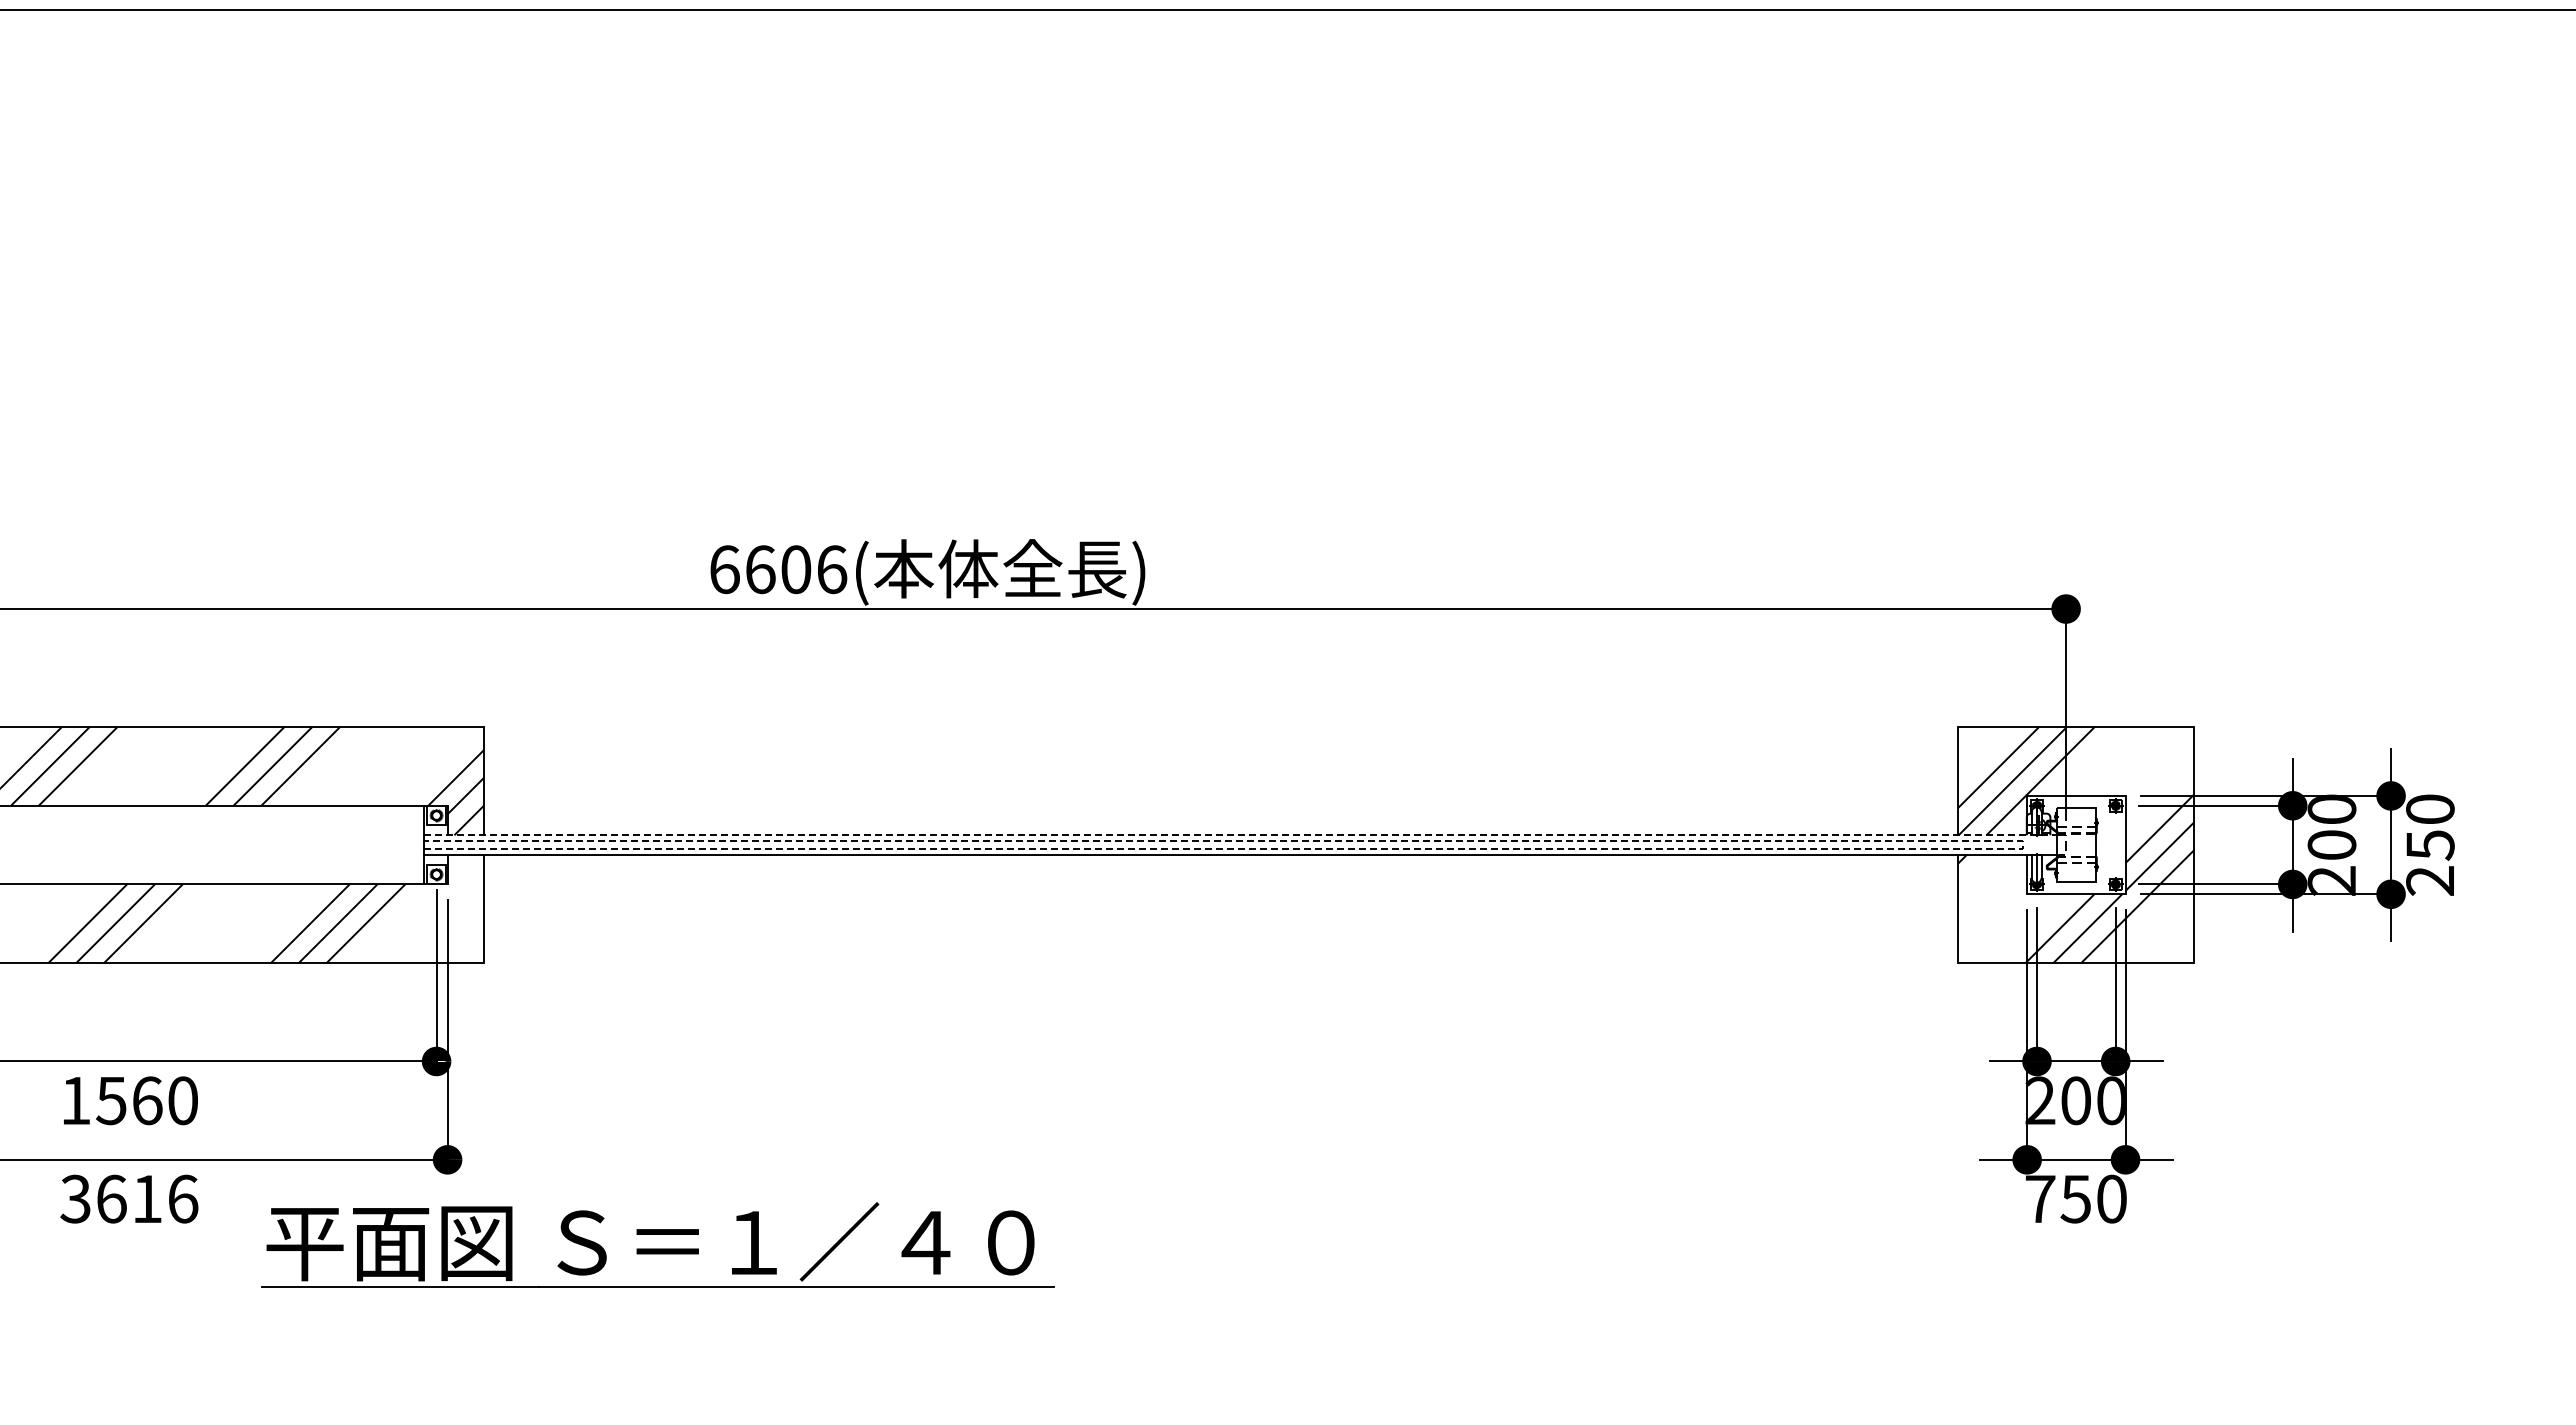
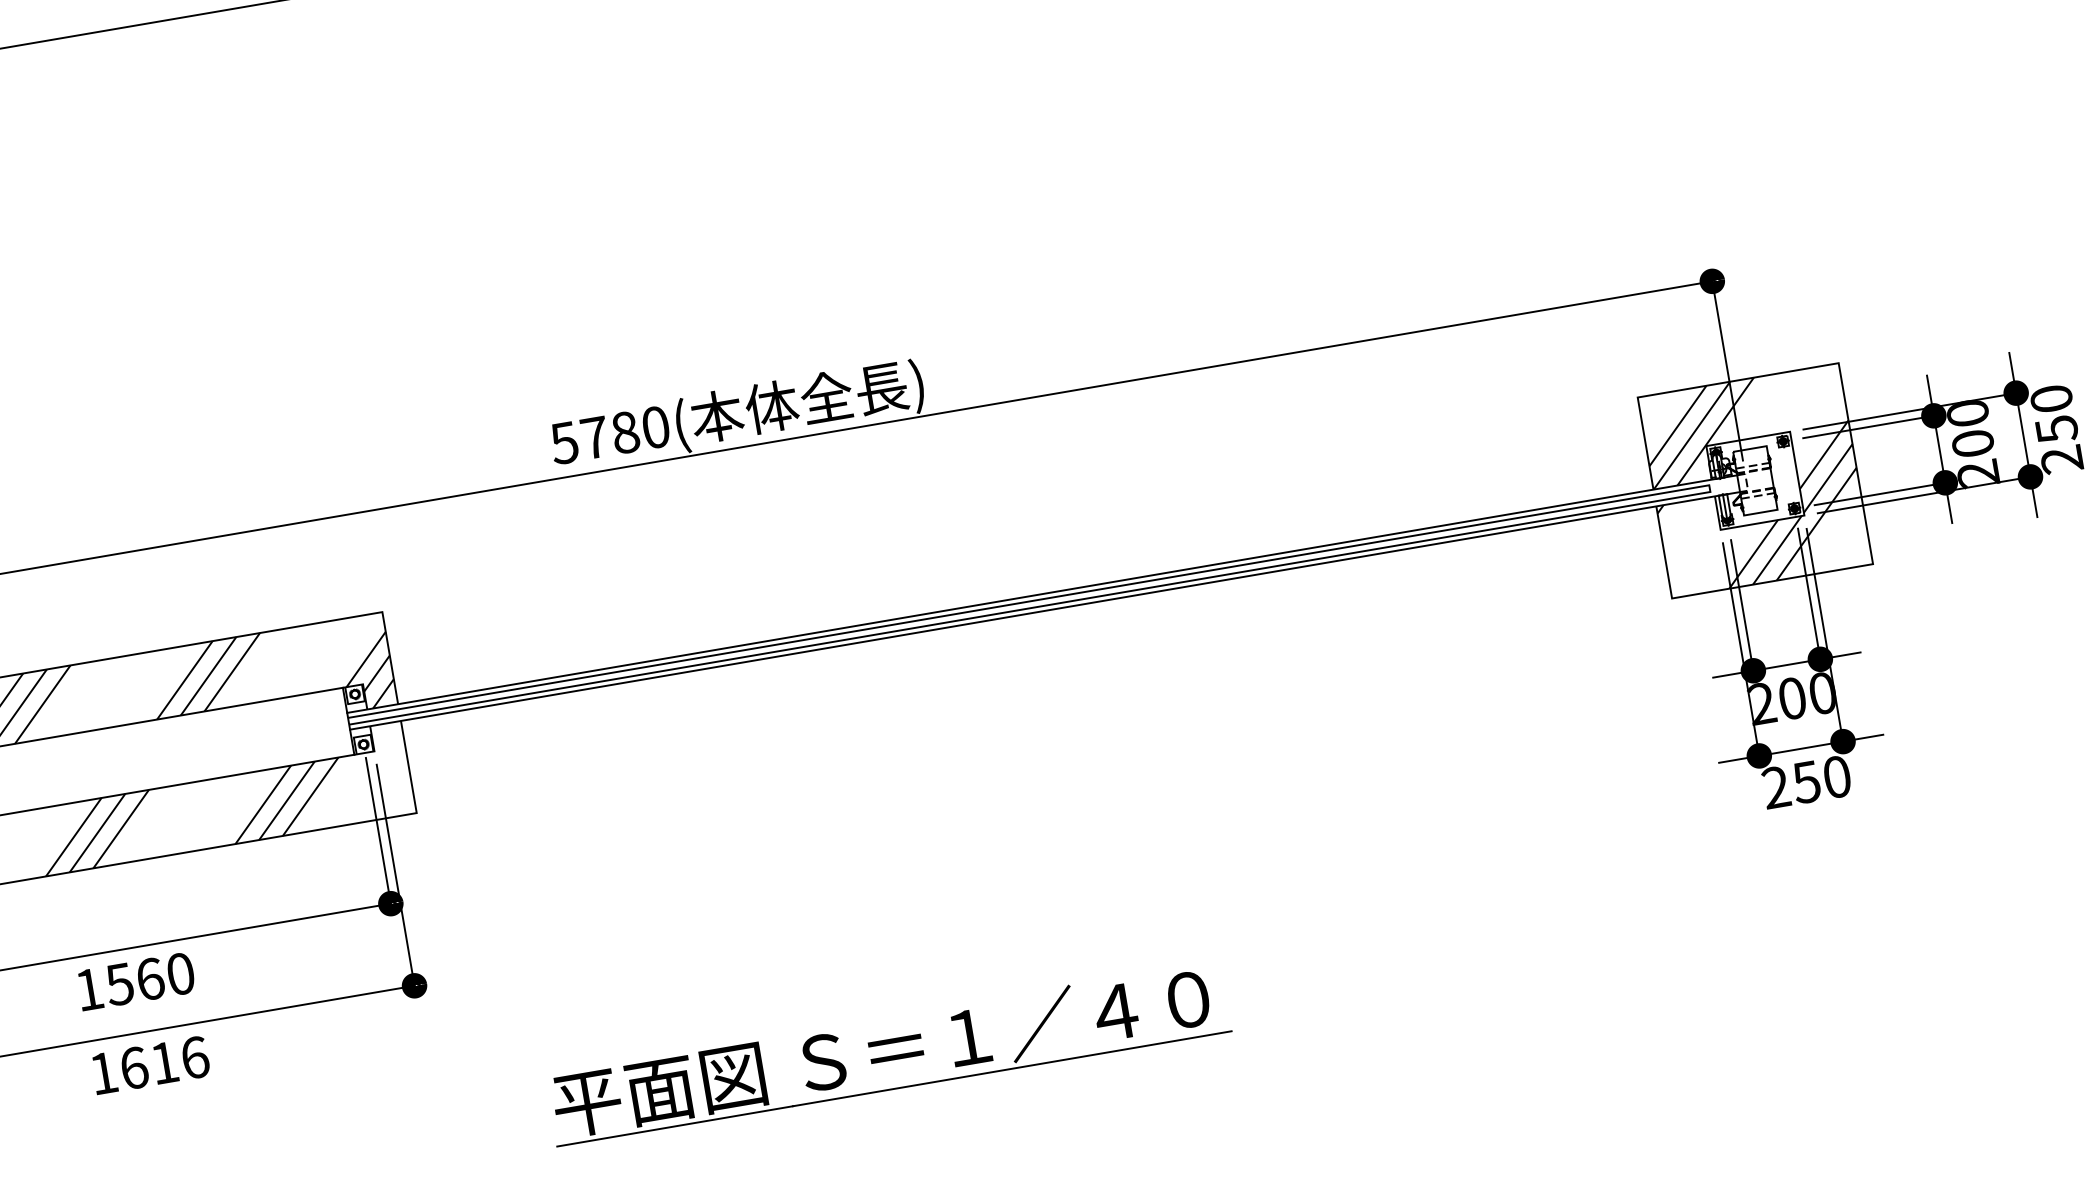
text: (778, 569) -> (610, 435), 6606( -> 5780(
line: (1240, 835) -> (1042, 594), dashed -> solid
line: (2022, 845) -> (1709, 489), dashed -> solid
text: (75, 1198) -> (103, 1072), 3616 -> 1616
text: (2040, 1198) -> (1776, 786), 750 -> 250
part: (657, 1244) -> (887, 1052), moved

